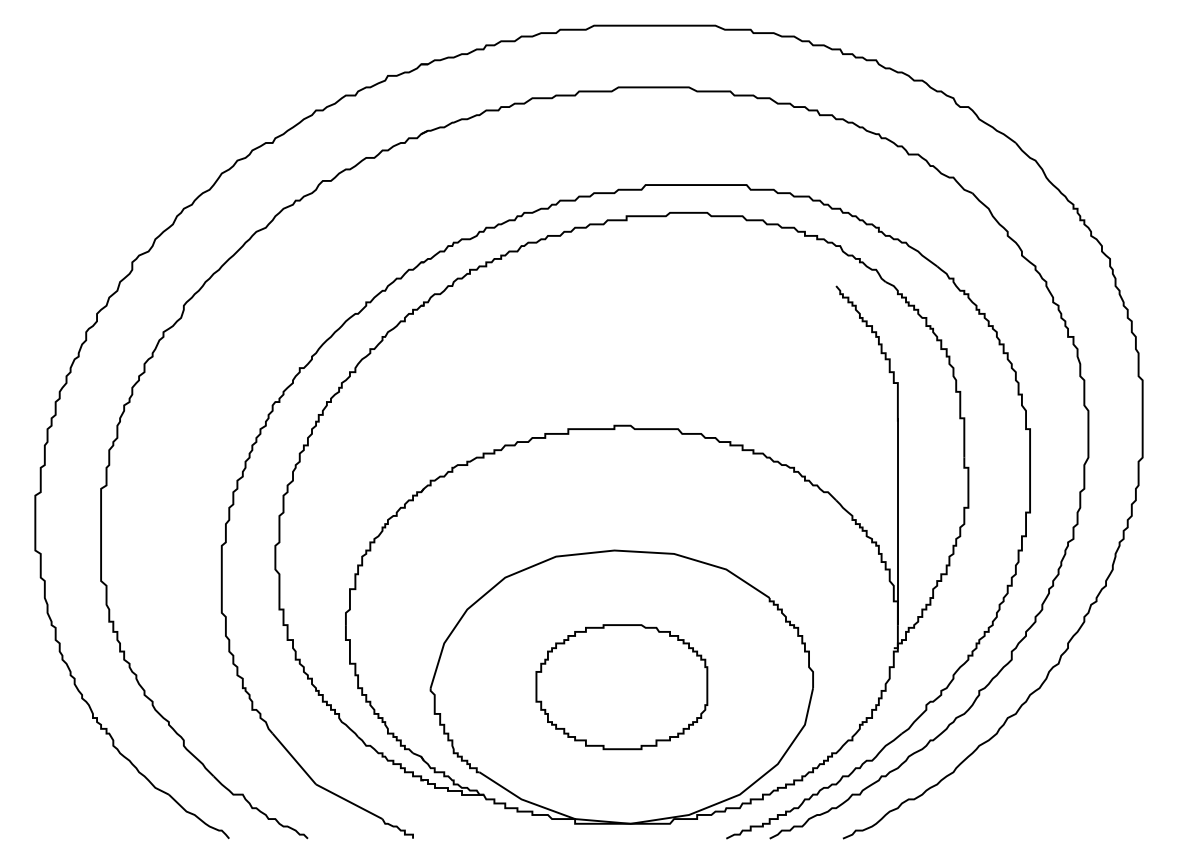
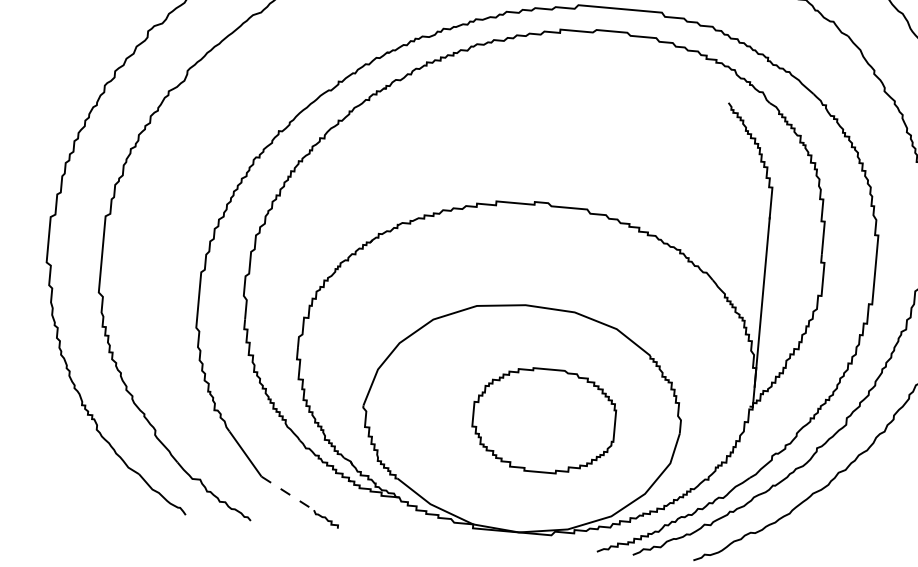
part: (621, 687) -> (543, 421), moved
line: (349, 801) -> (287, 493), solid -> dashed

